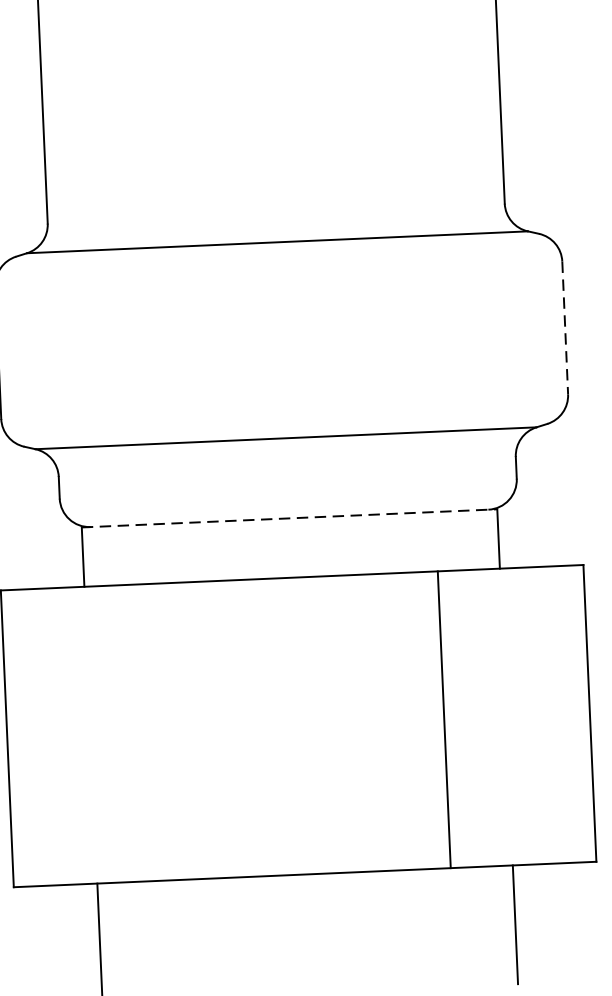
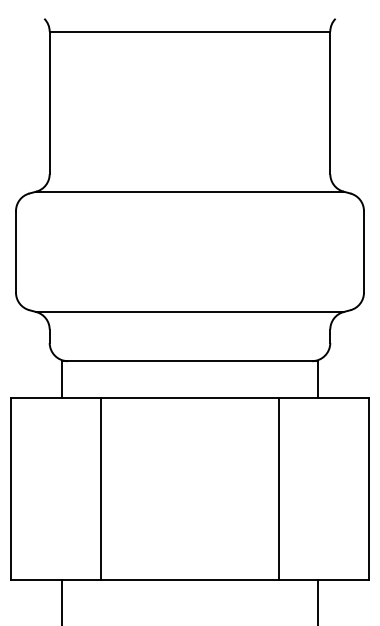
line: (564, 327) -> (363, 251), dashed -> solid
line: (288, 518) -> (189, 361), dashed -> solid
line: (152, 732) -> (100, 488), added

